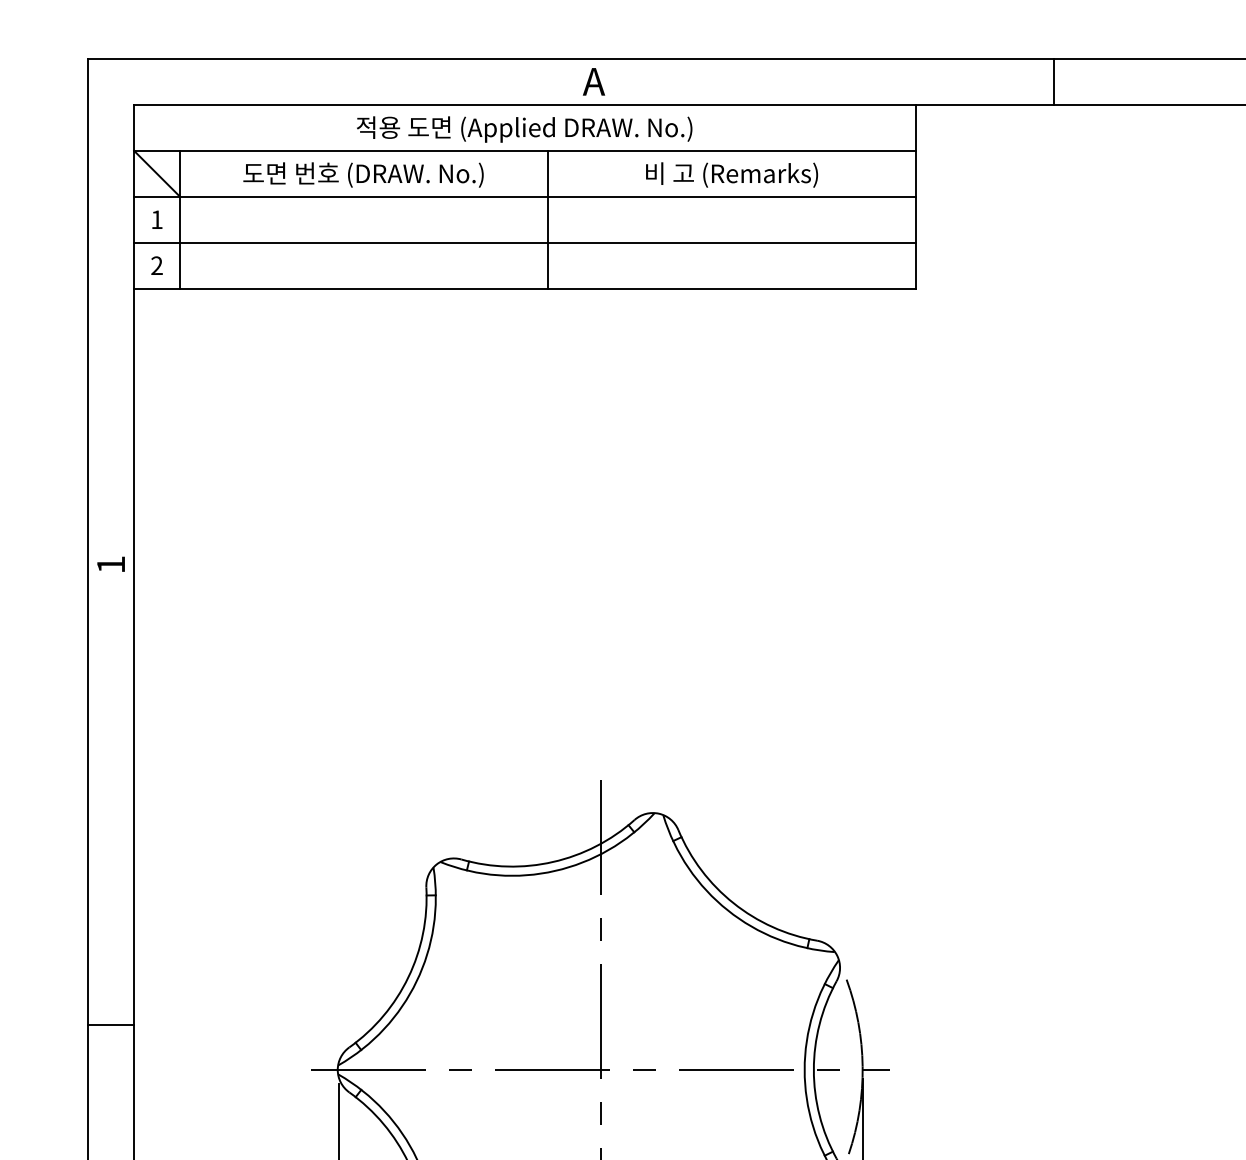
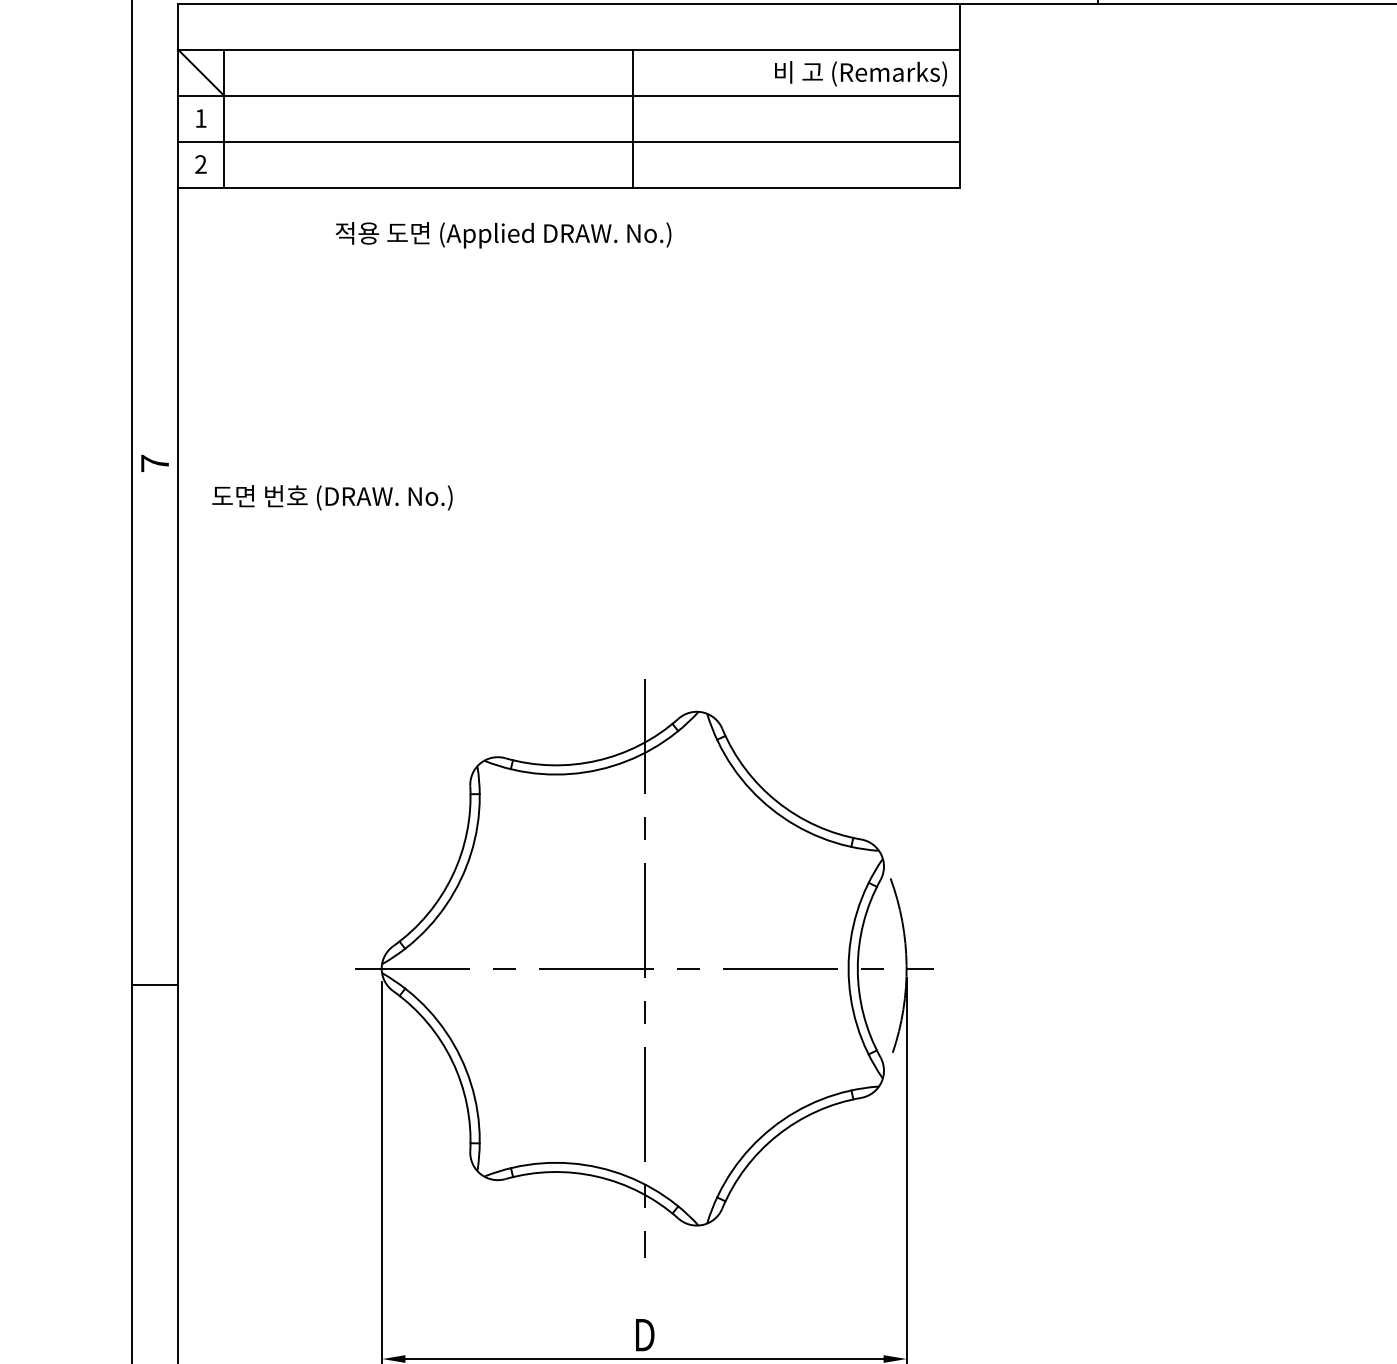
text: (524, 129) -> (503, 235), moved
text: (363, 174) -> (332, 497), moved
text: (731, 174) -> (860, 73), moved
line: (547, 219) -> (632, 118), moved
text: (110, 563) -> (154, 462), 1 -> 7
line: (111, 1024) -> (155, 985), moved

